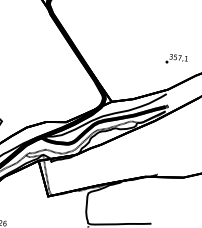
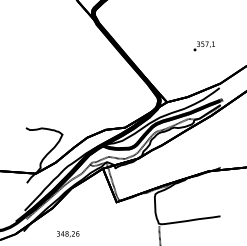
text: (175, 59) -> (203, 46), moved

